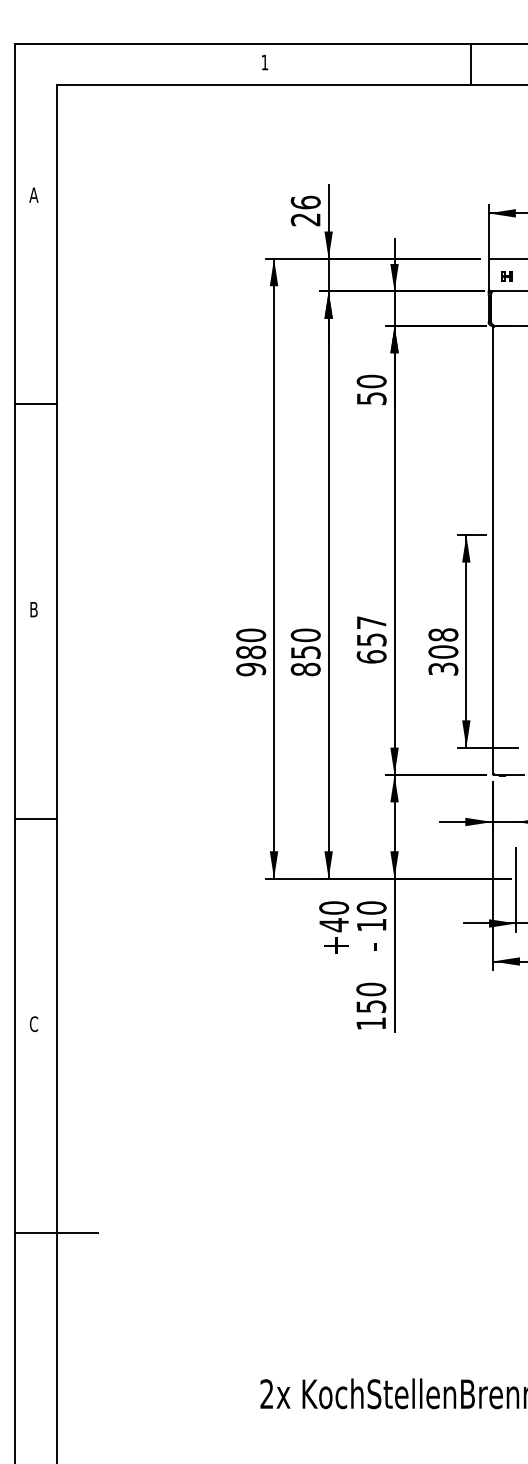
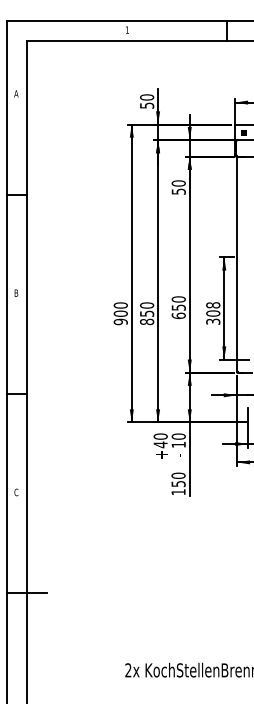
text: (306, 211) -> (147, 101), 26 -> 50
text: (371, 622) -> (178, 299), 657 -> 650
text: (250, 651) -> (120, 313), 980 -> 900

